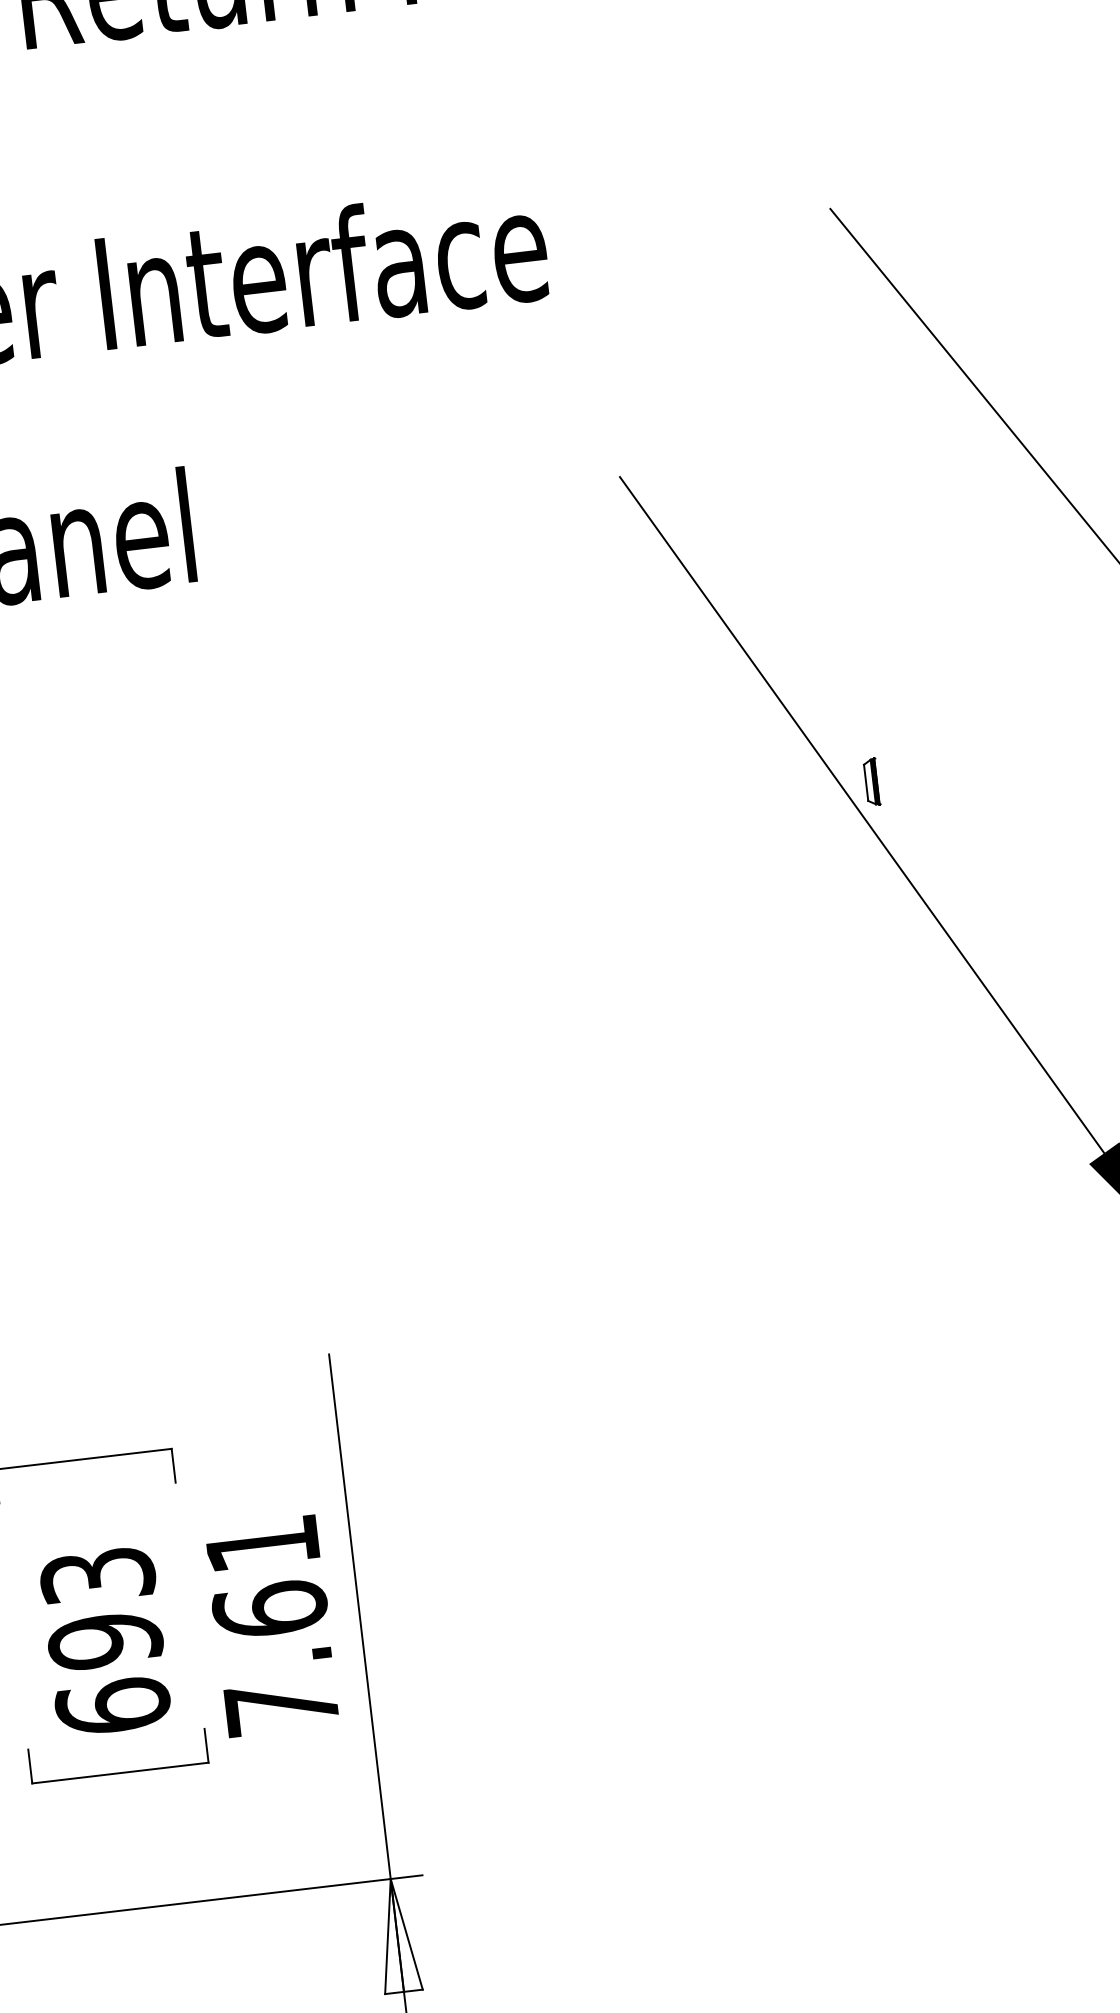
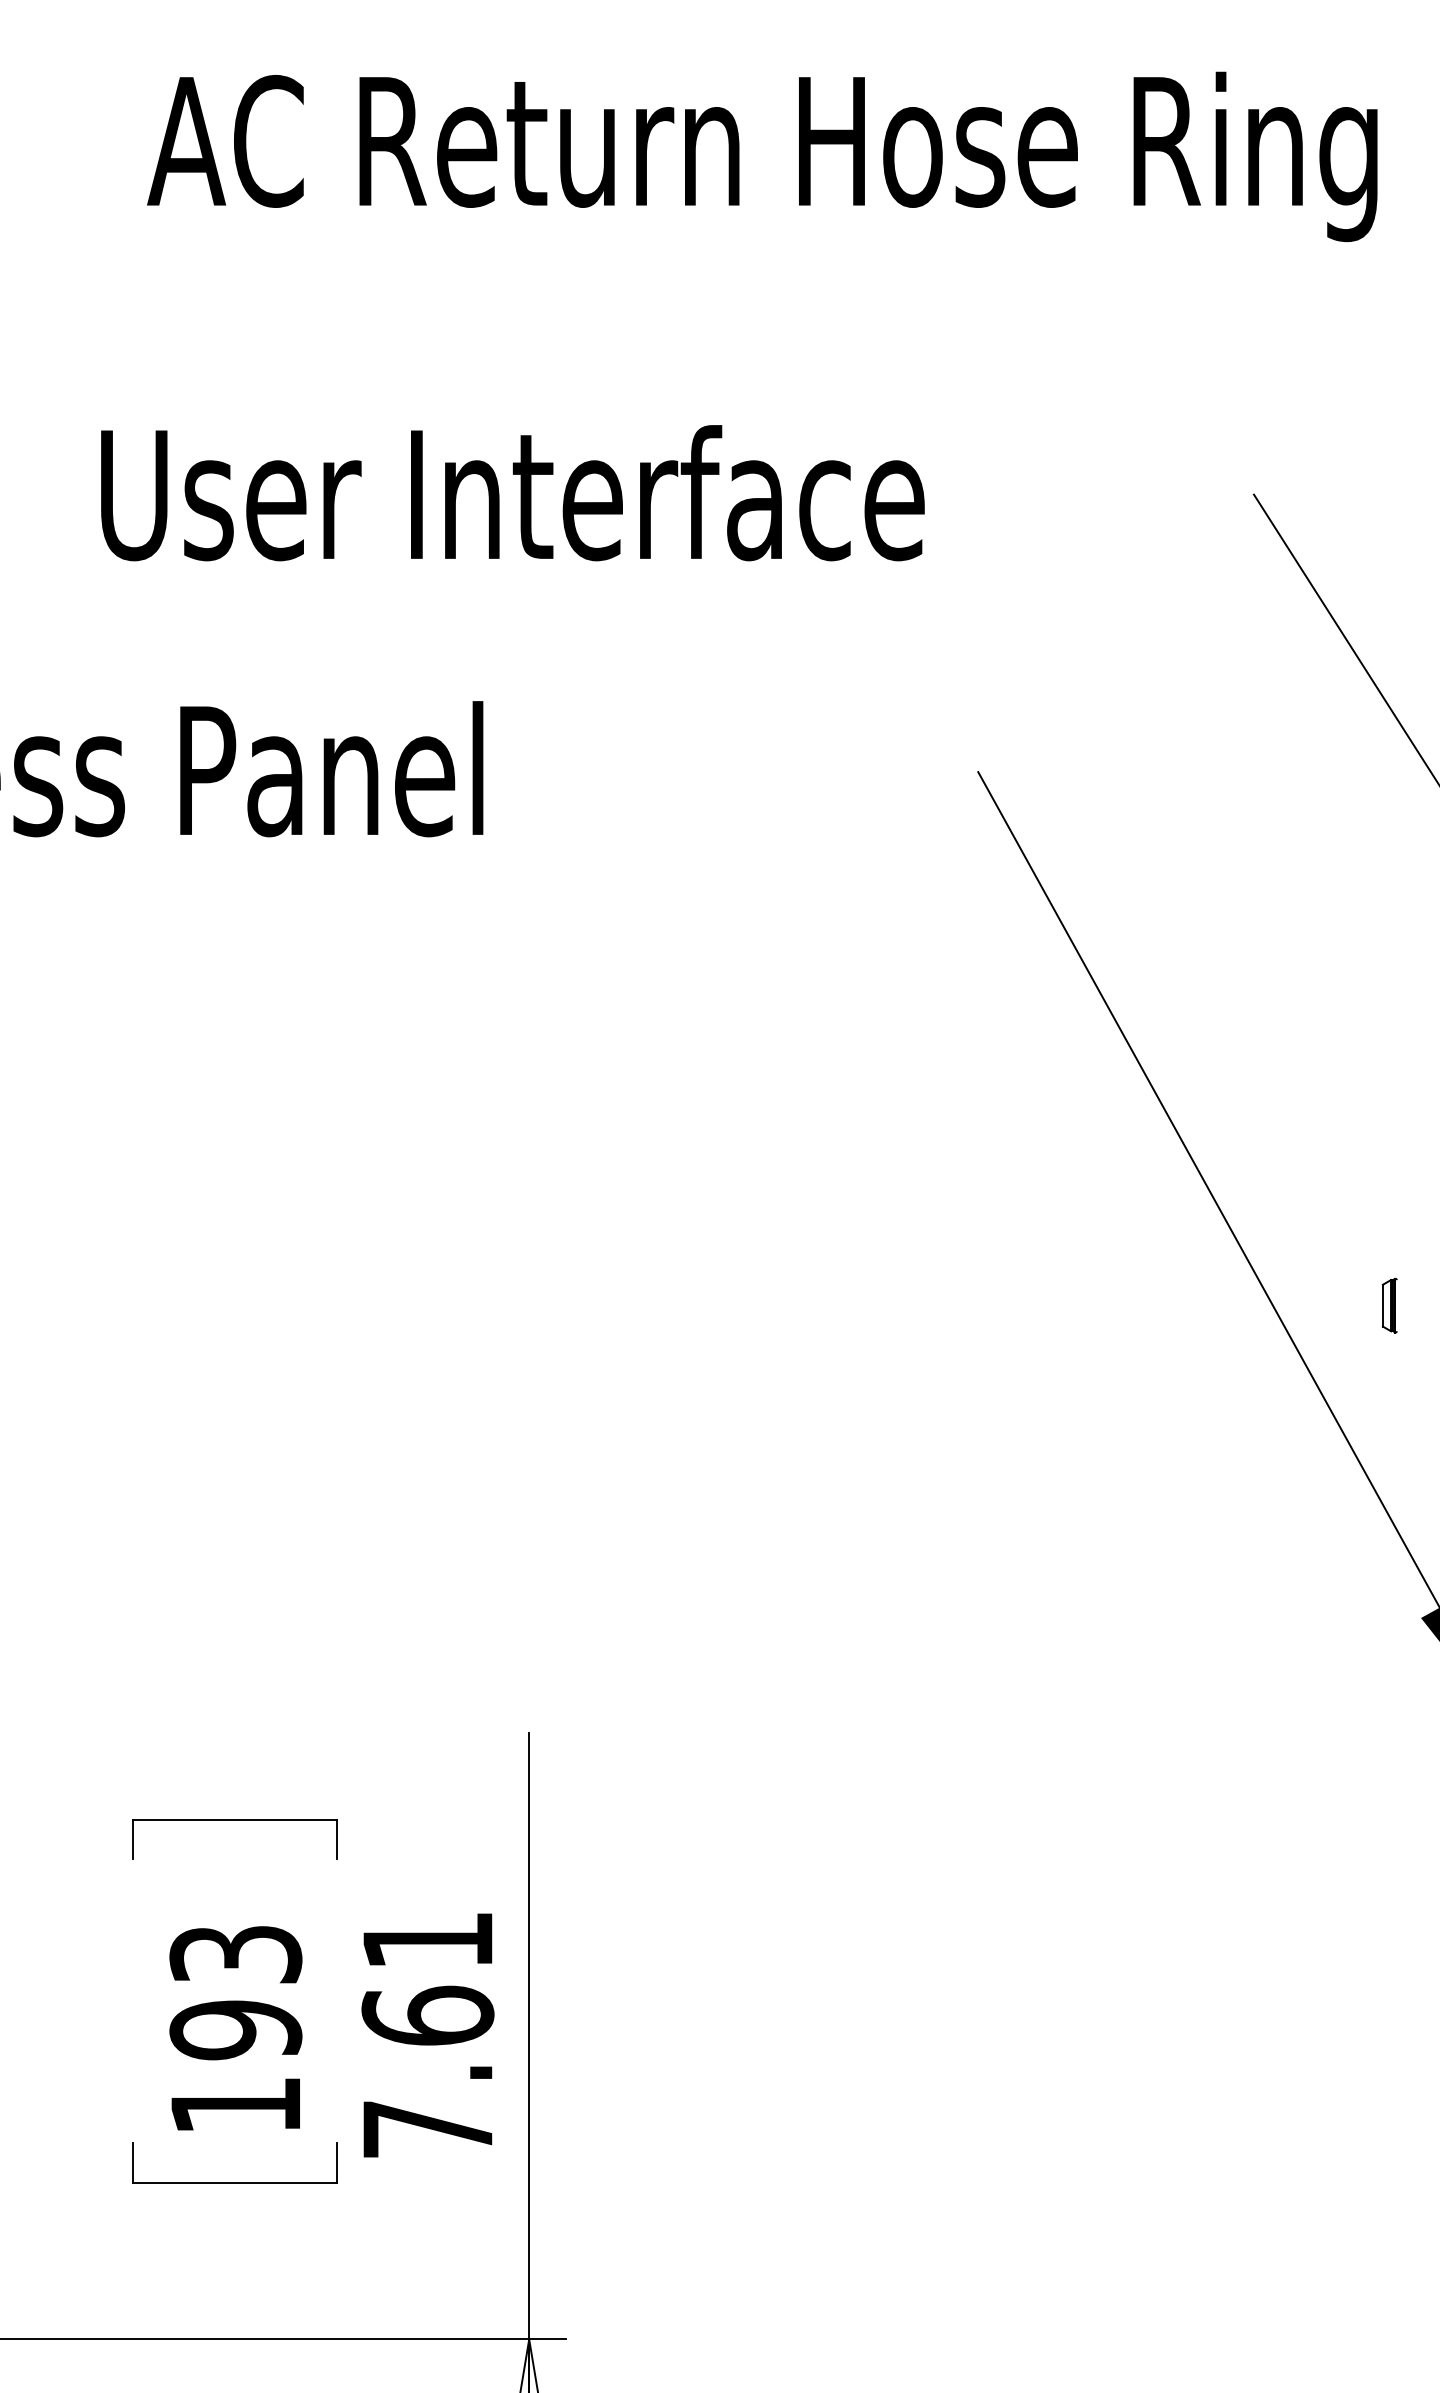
part: (871, 782) -> (1389, 1305), moved
text: (112, 1706) -> (235, 2105), 693 -> 193

